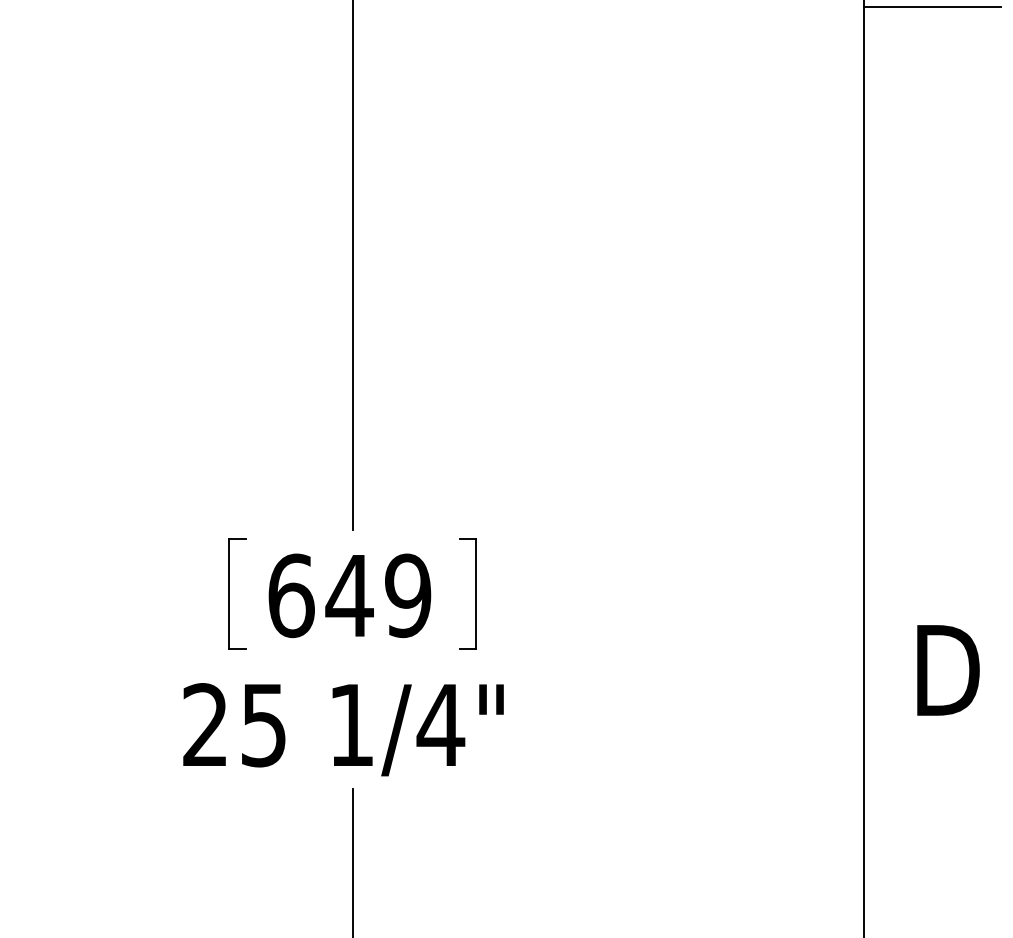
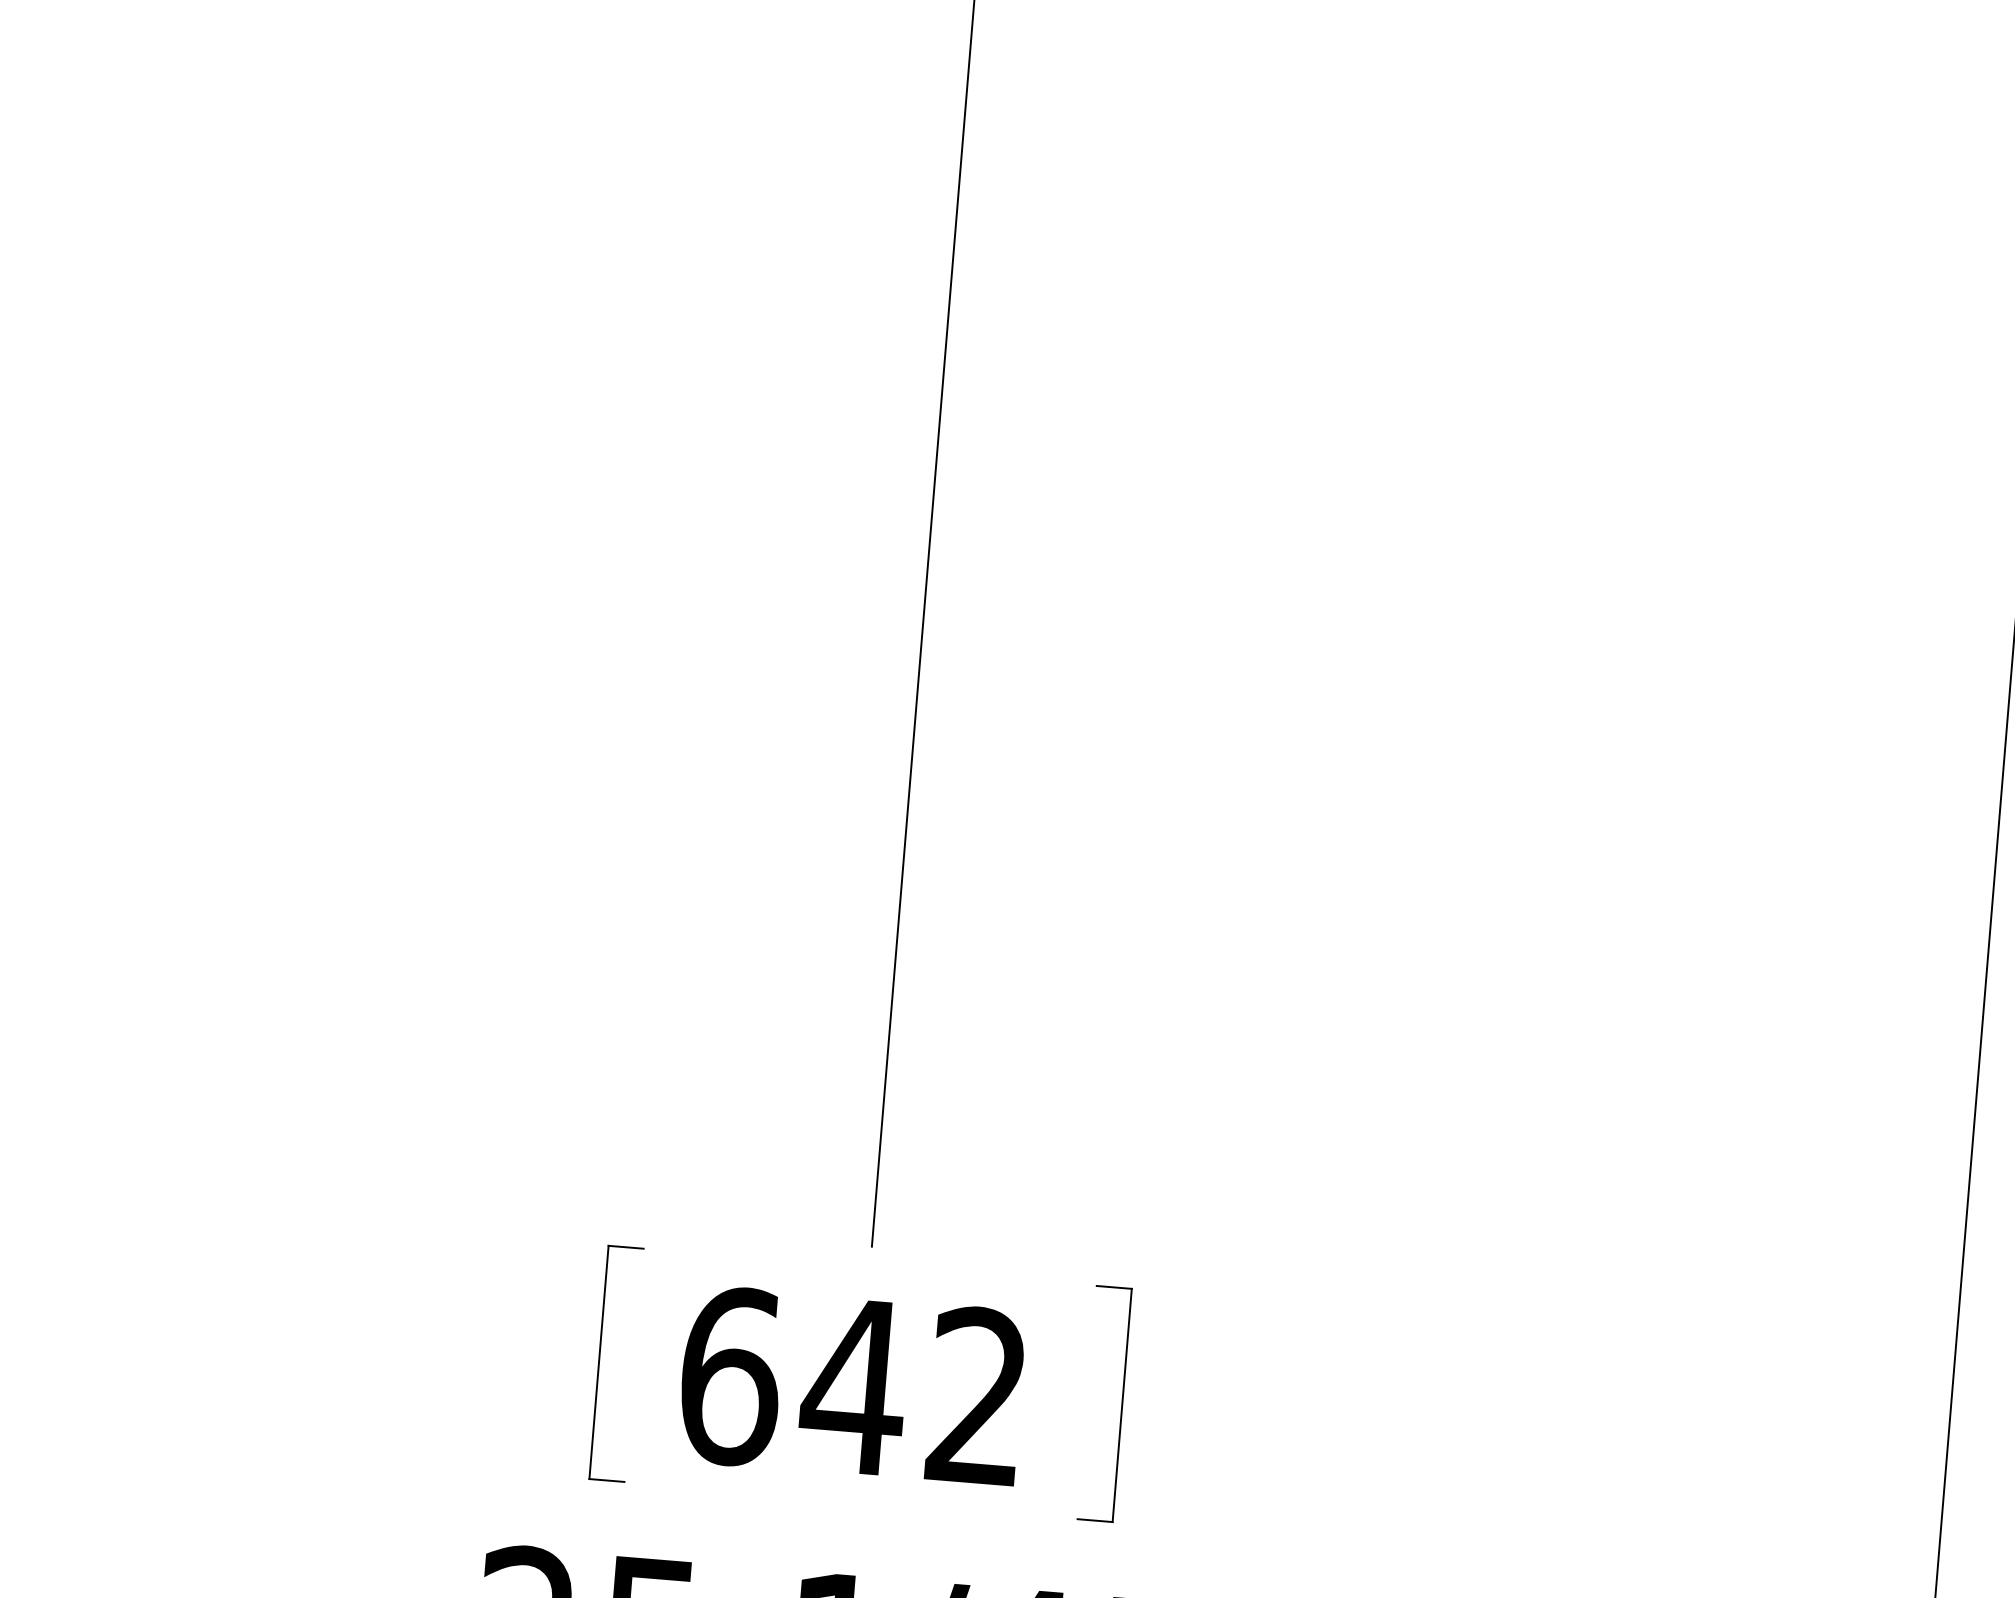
text: (408, 595) -> (978, 1396), 649 -> 642

